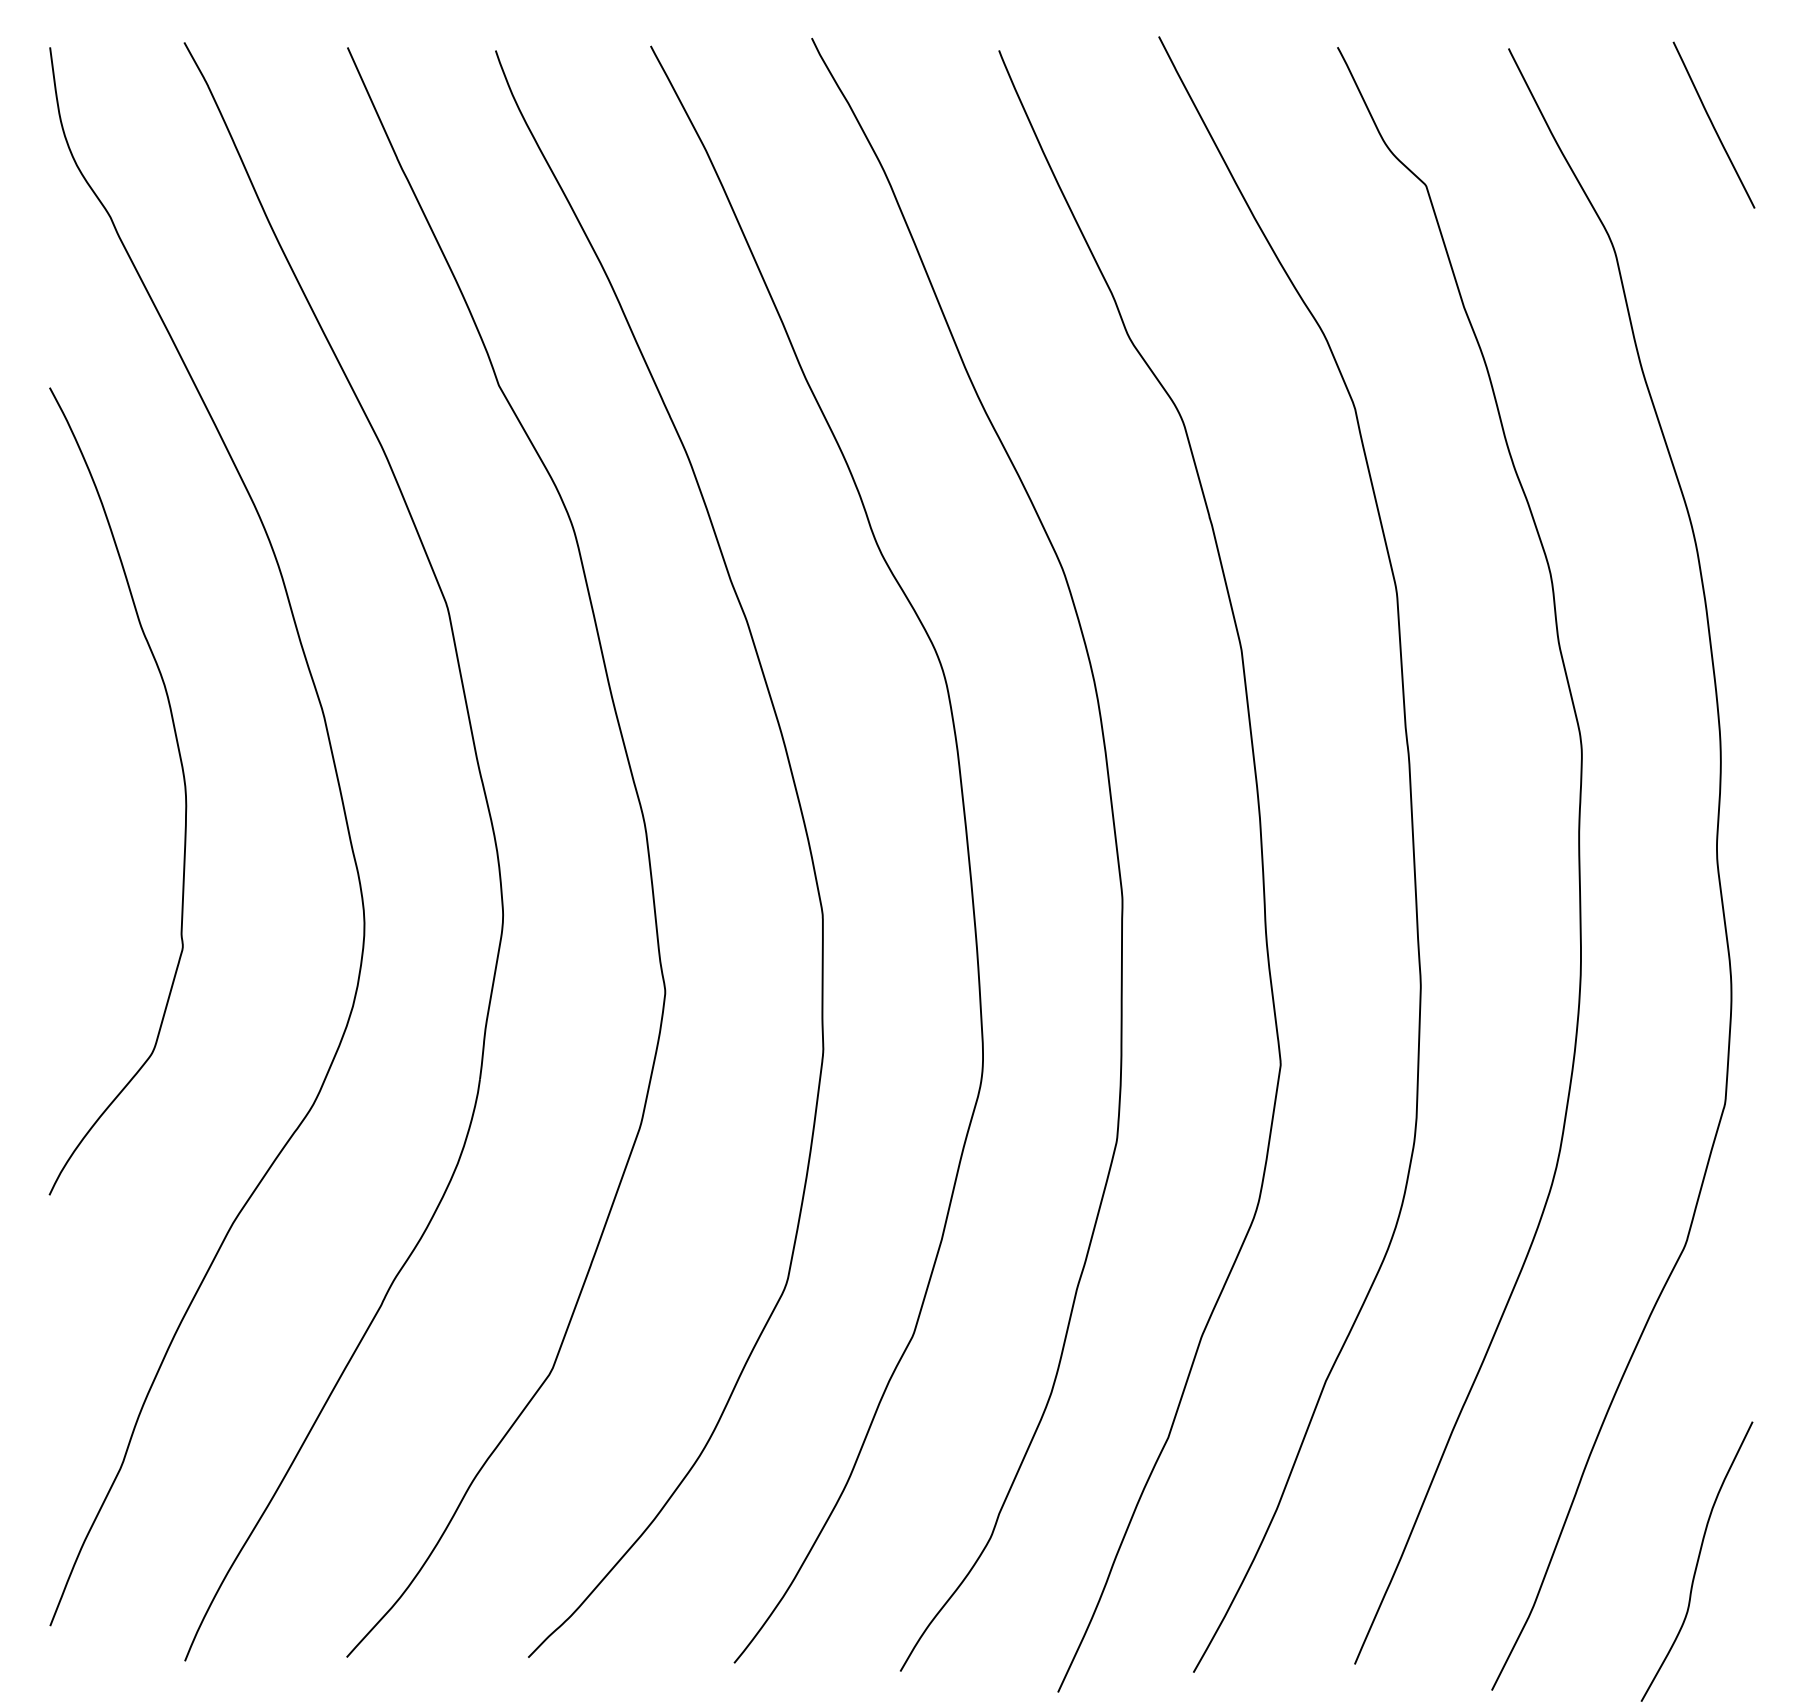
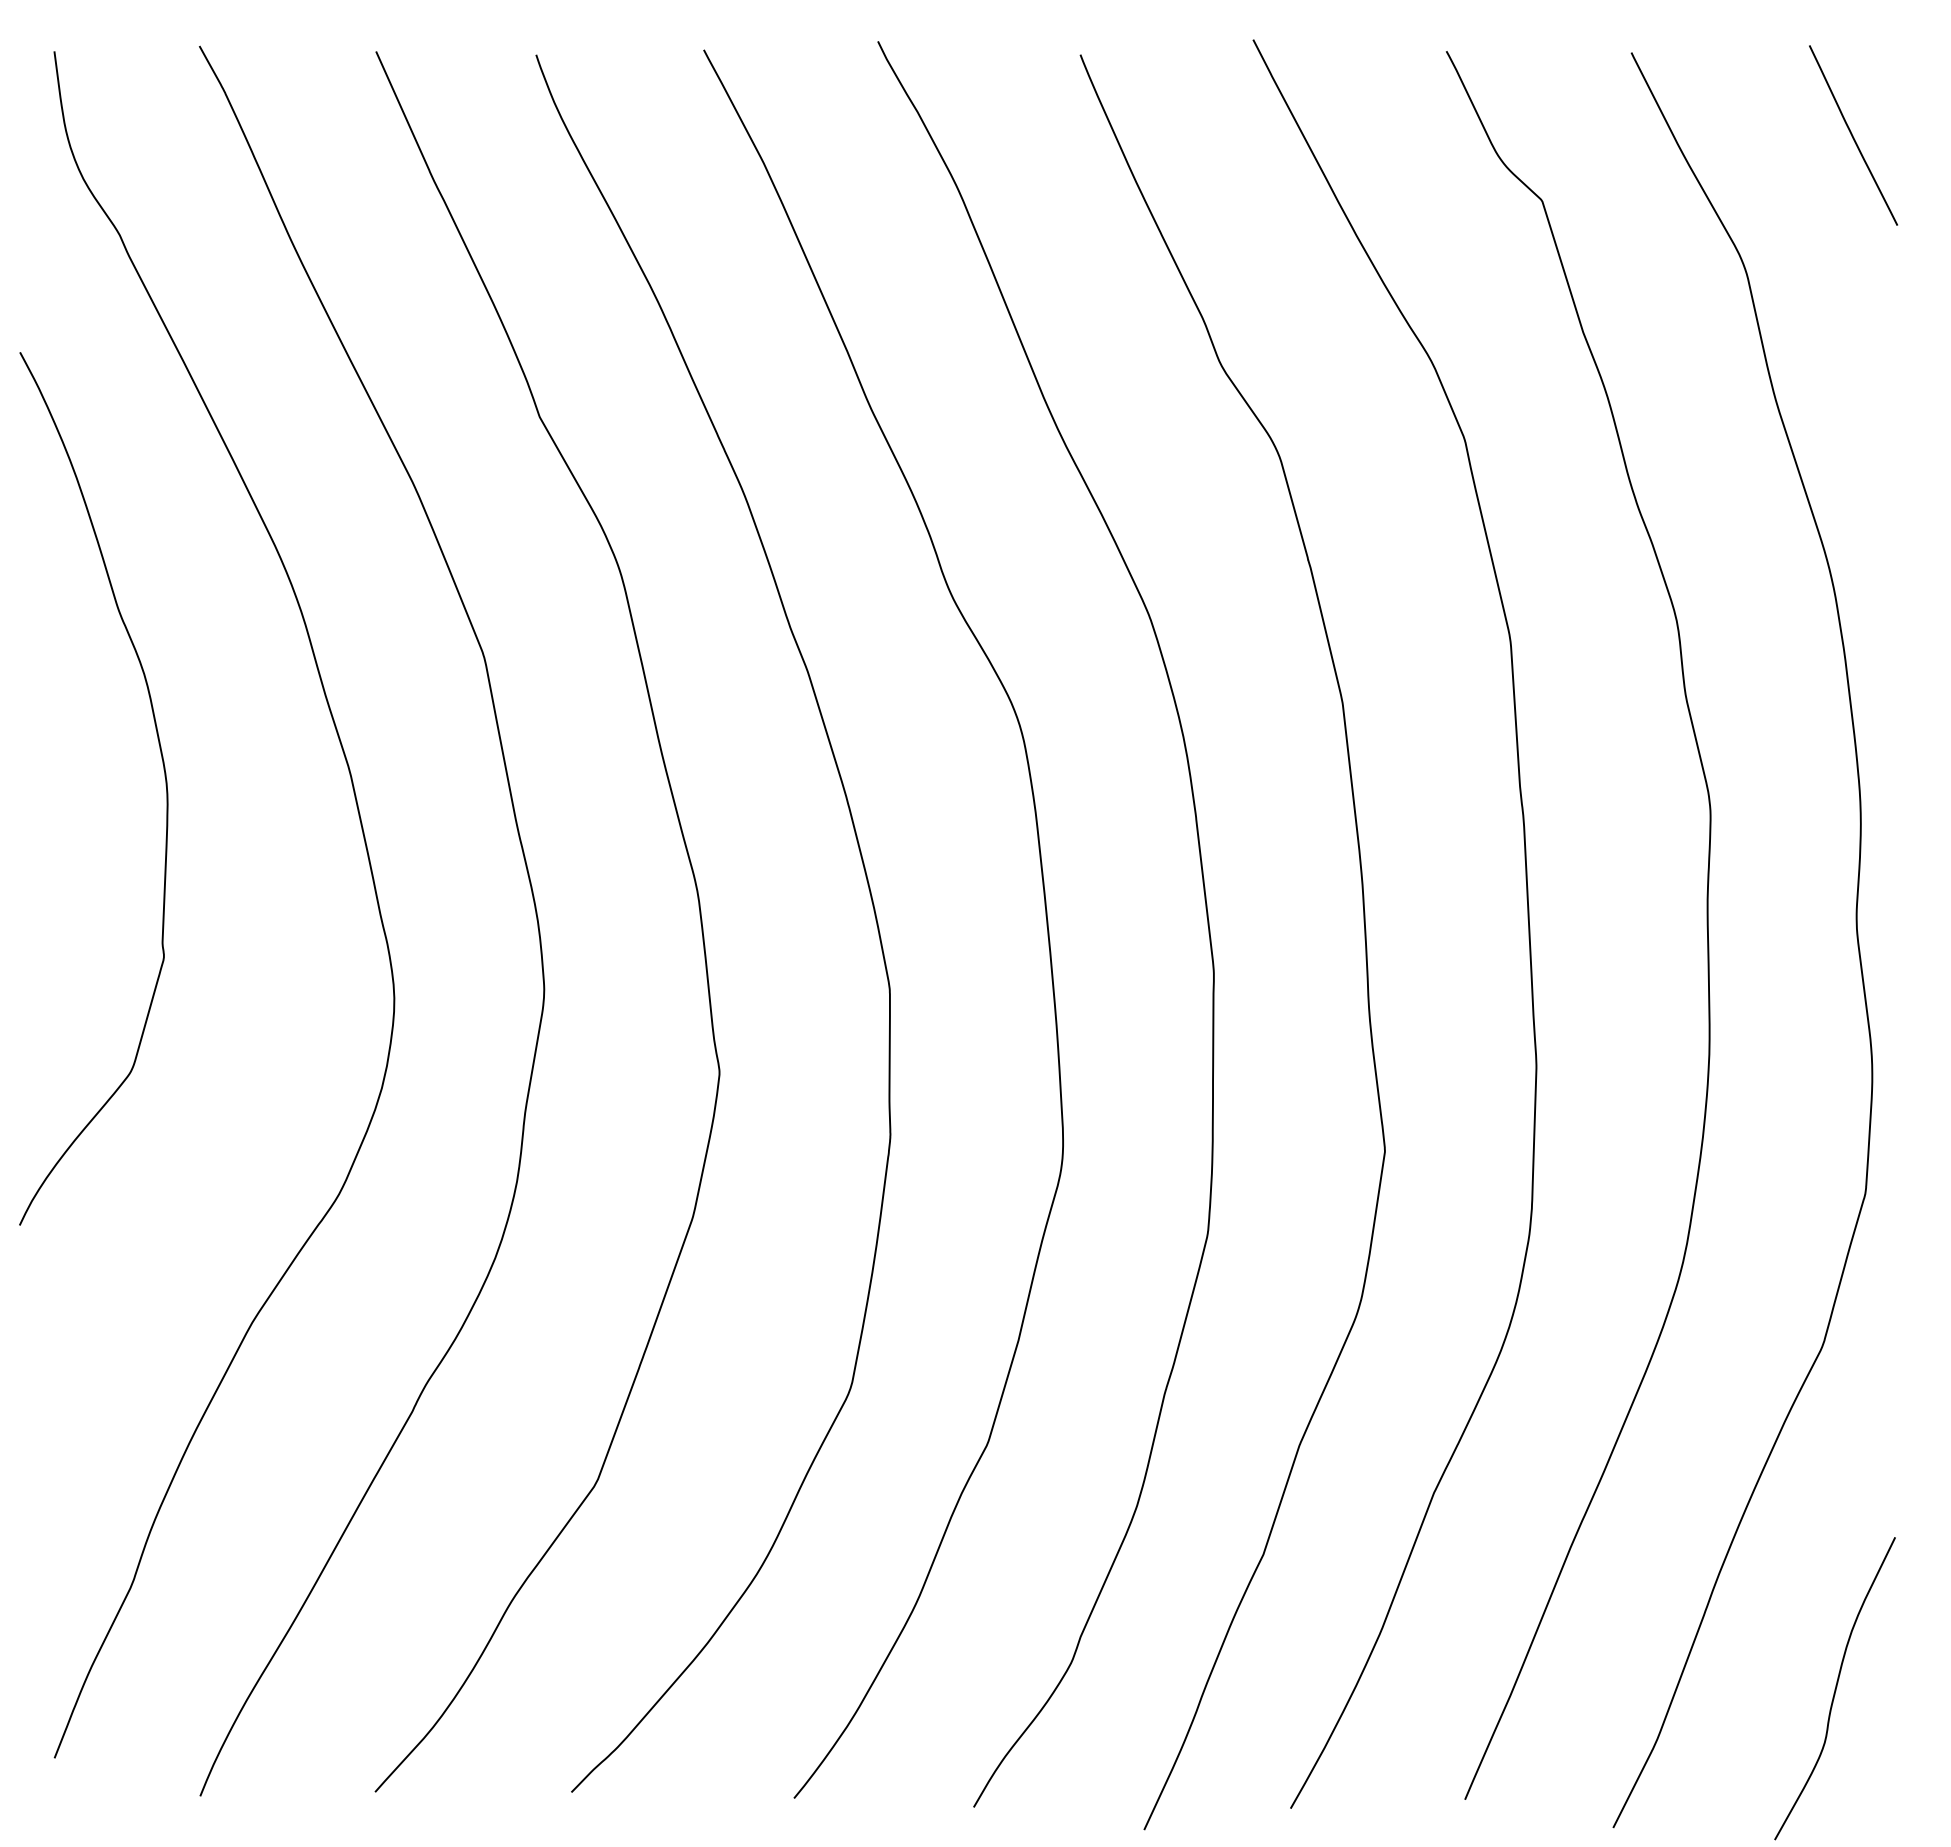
curve: (183, 780) -> (164, 776), moved

